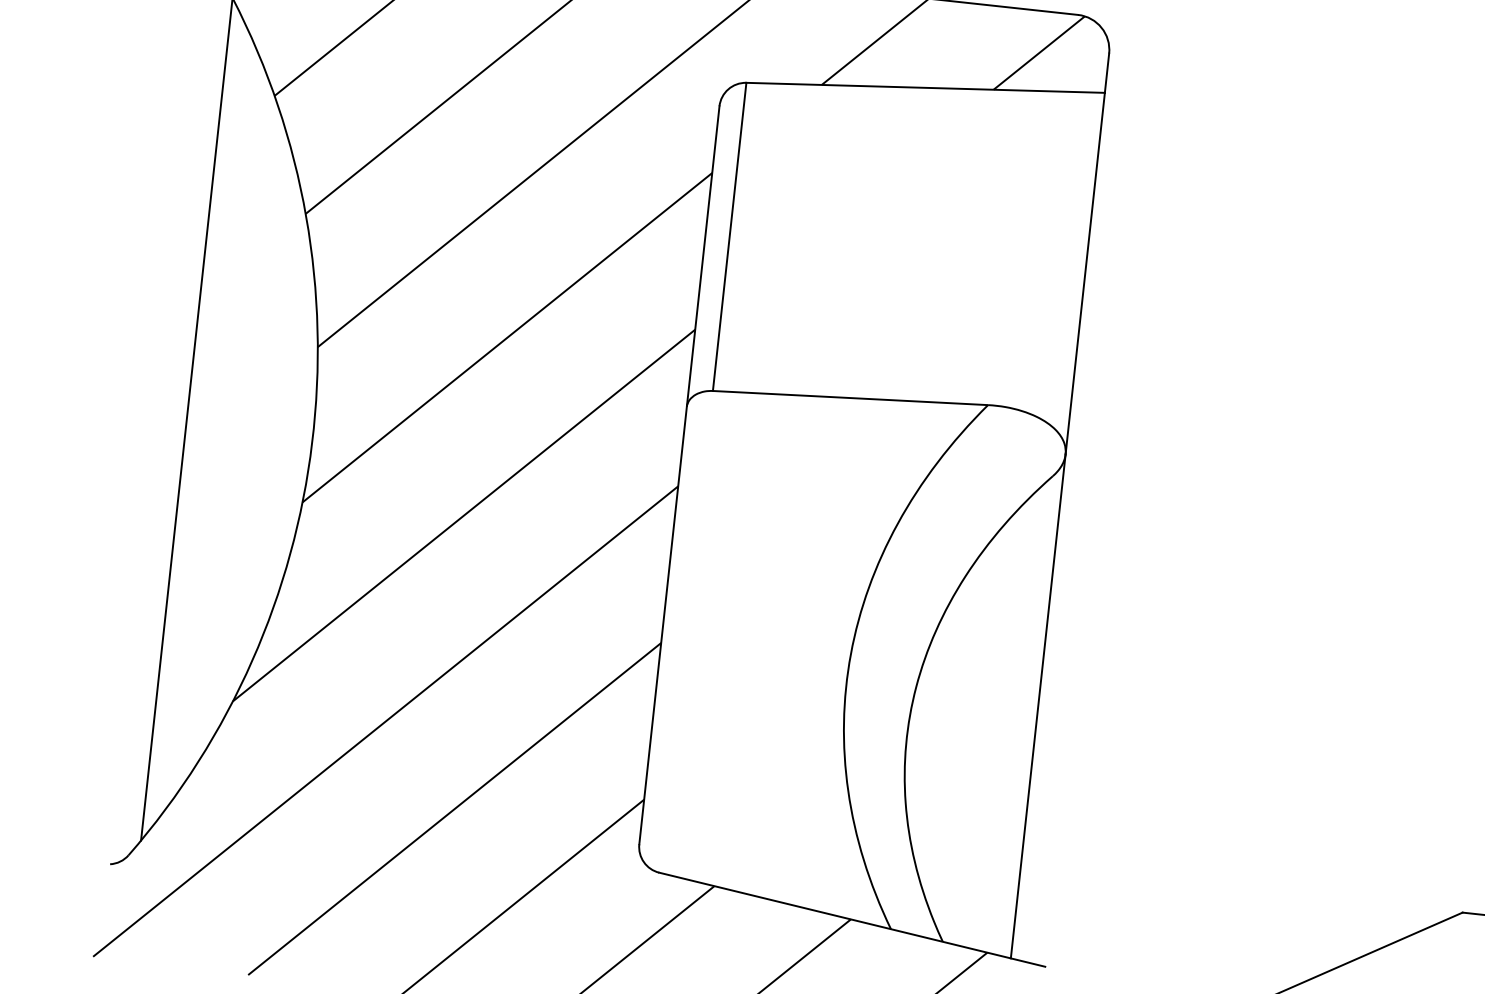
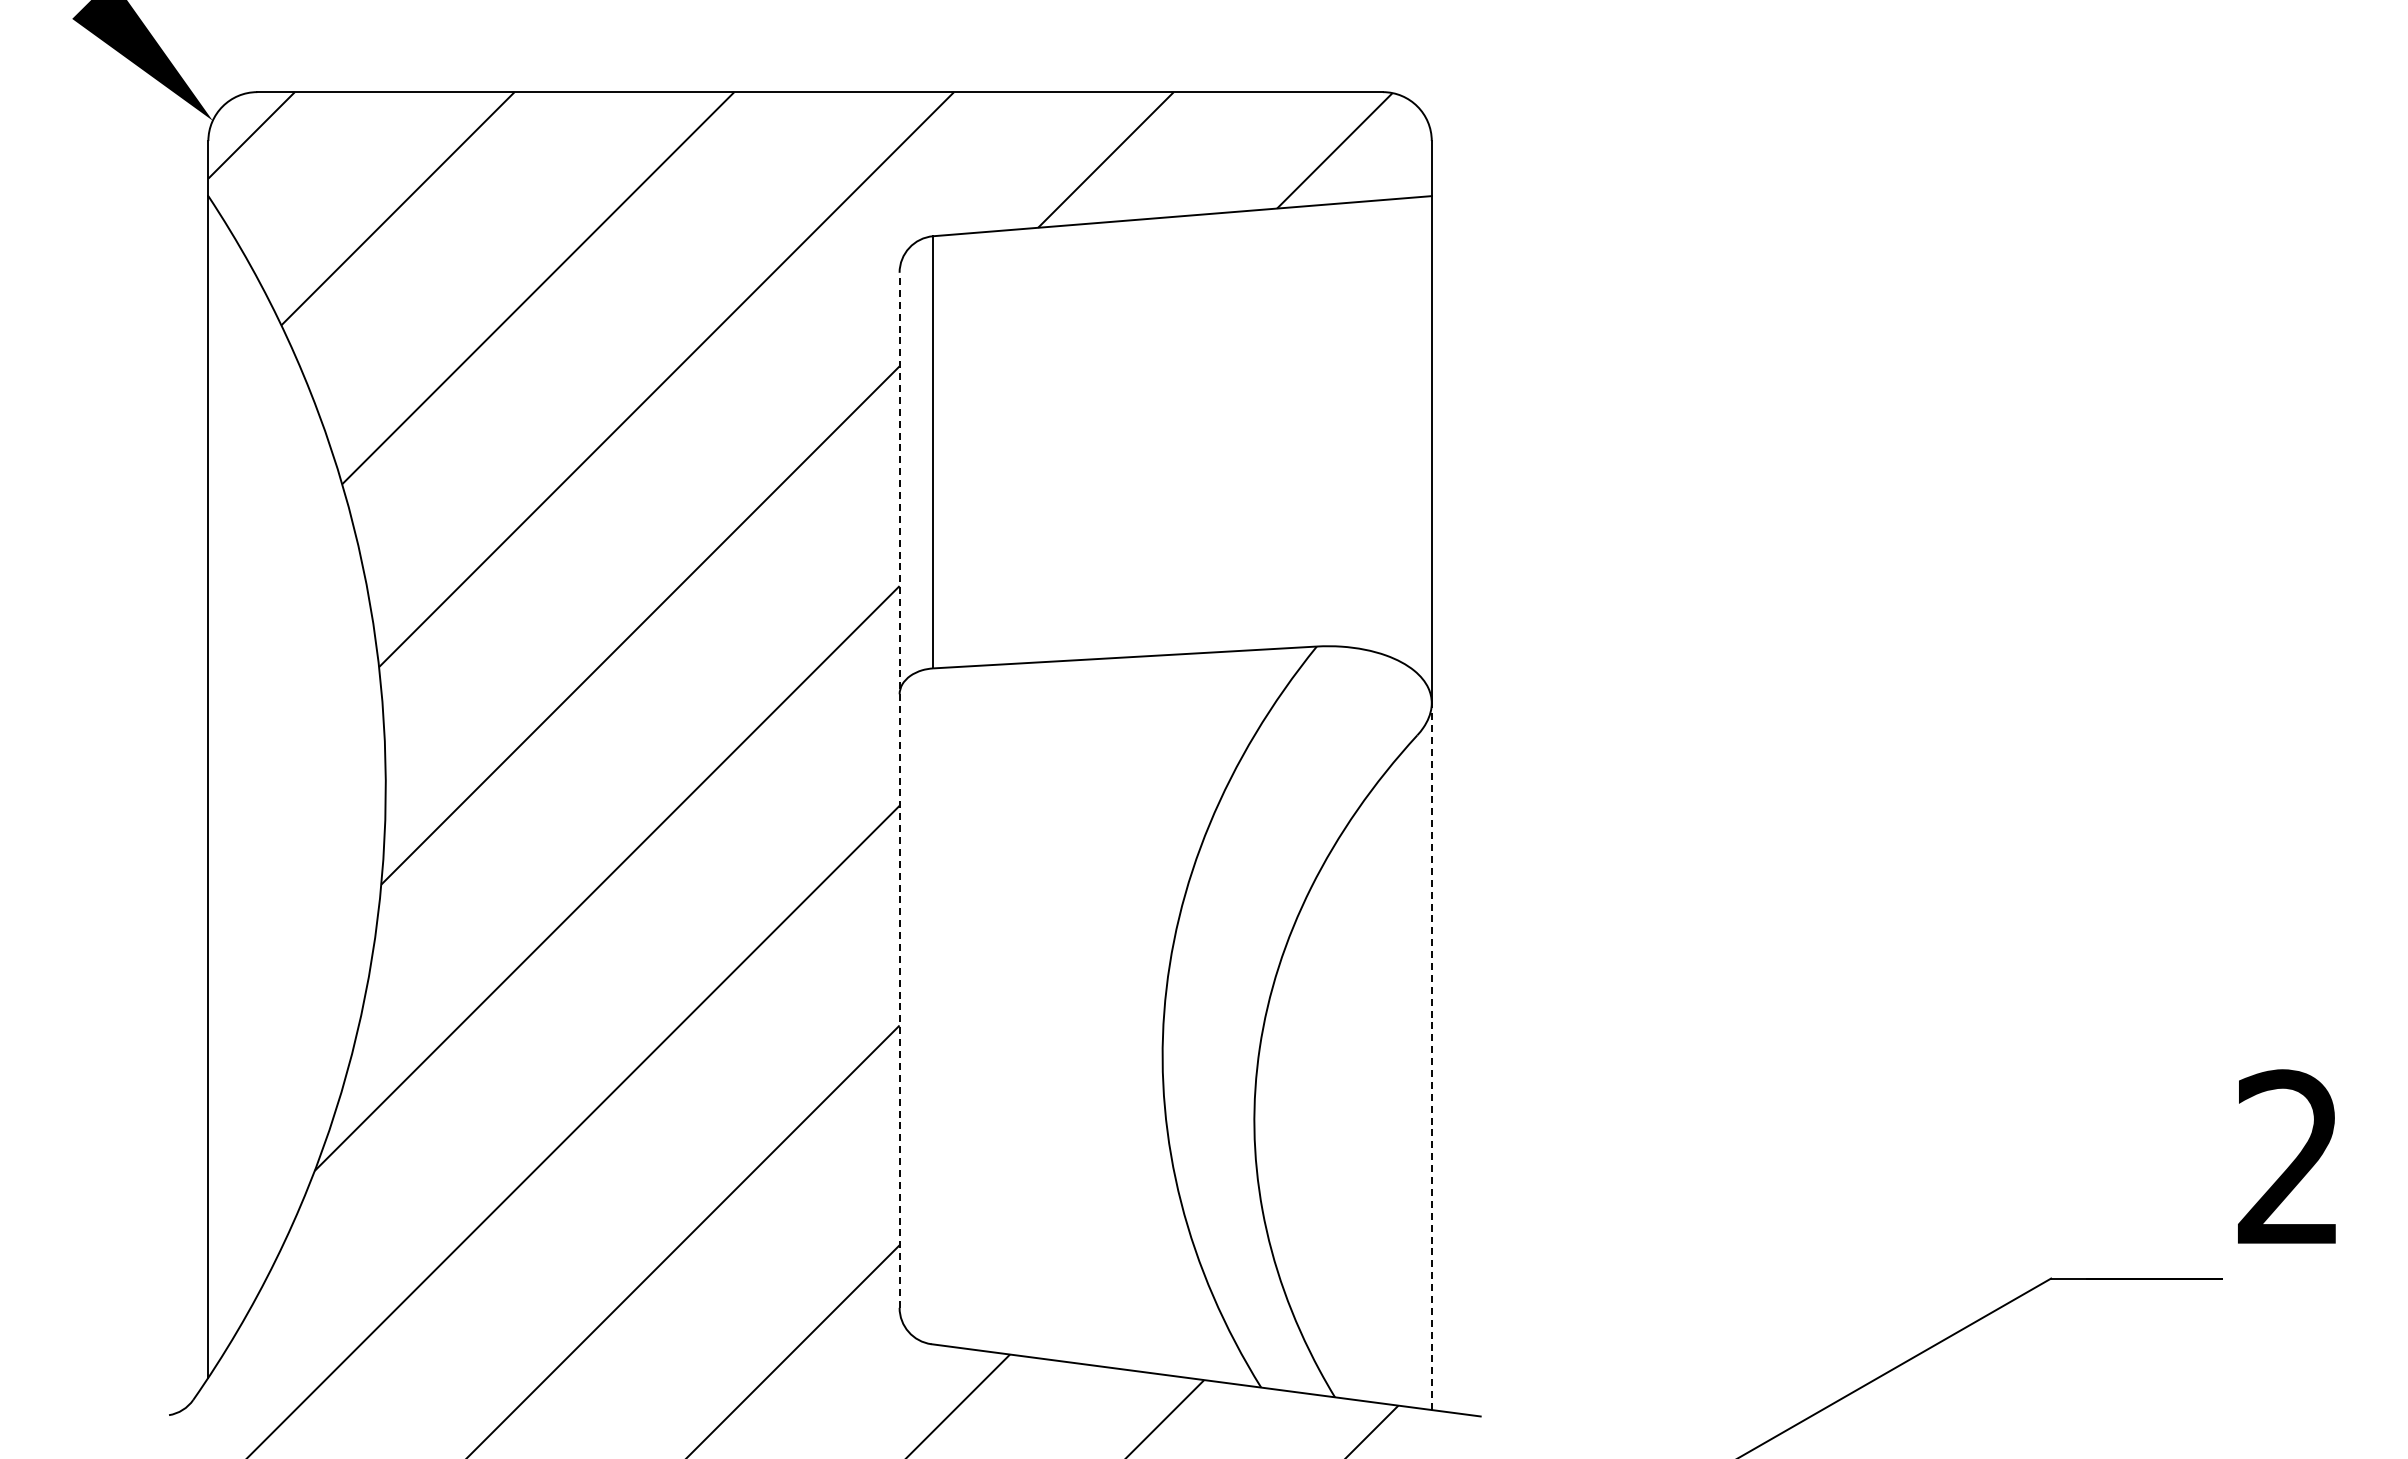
line: (679, 475) -> (899, 790), solid -> dashed
line: (1038, 706) -> (1431, 1056), solid -> dashed

